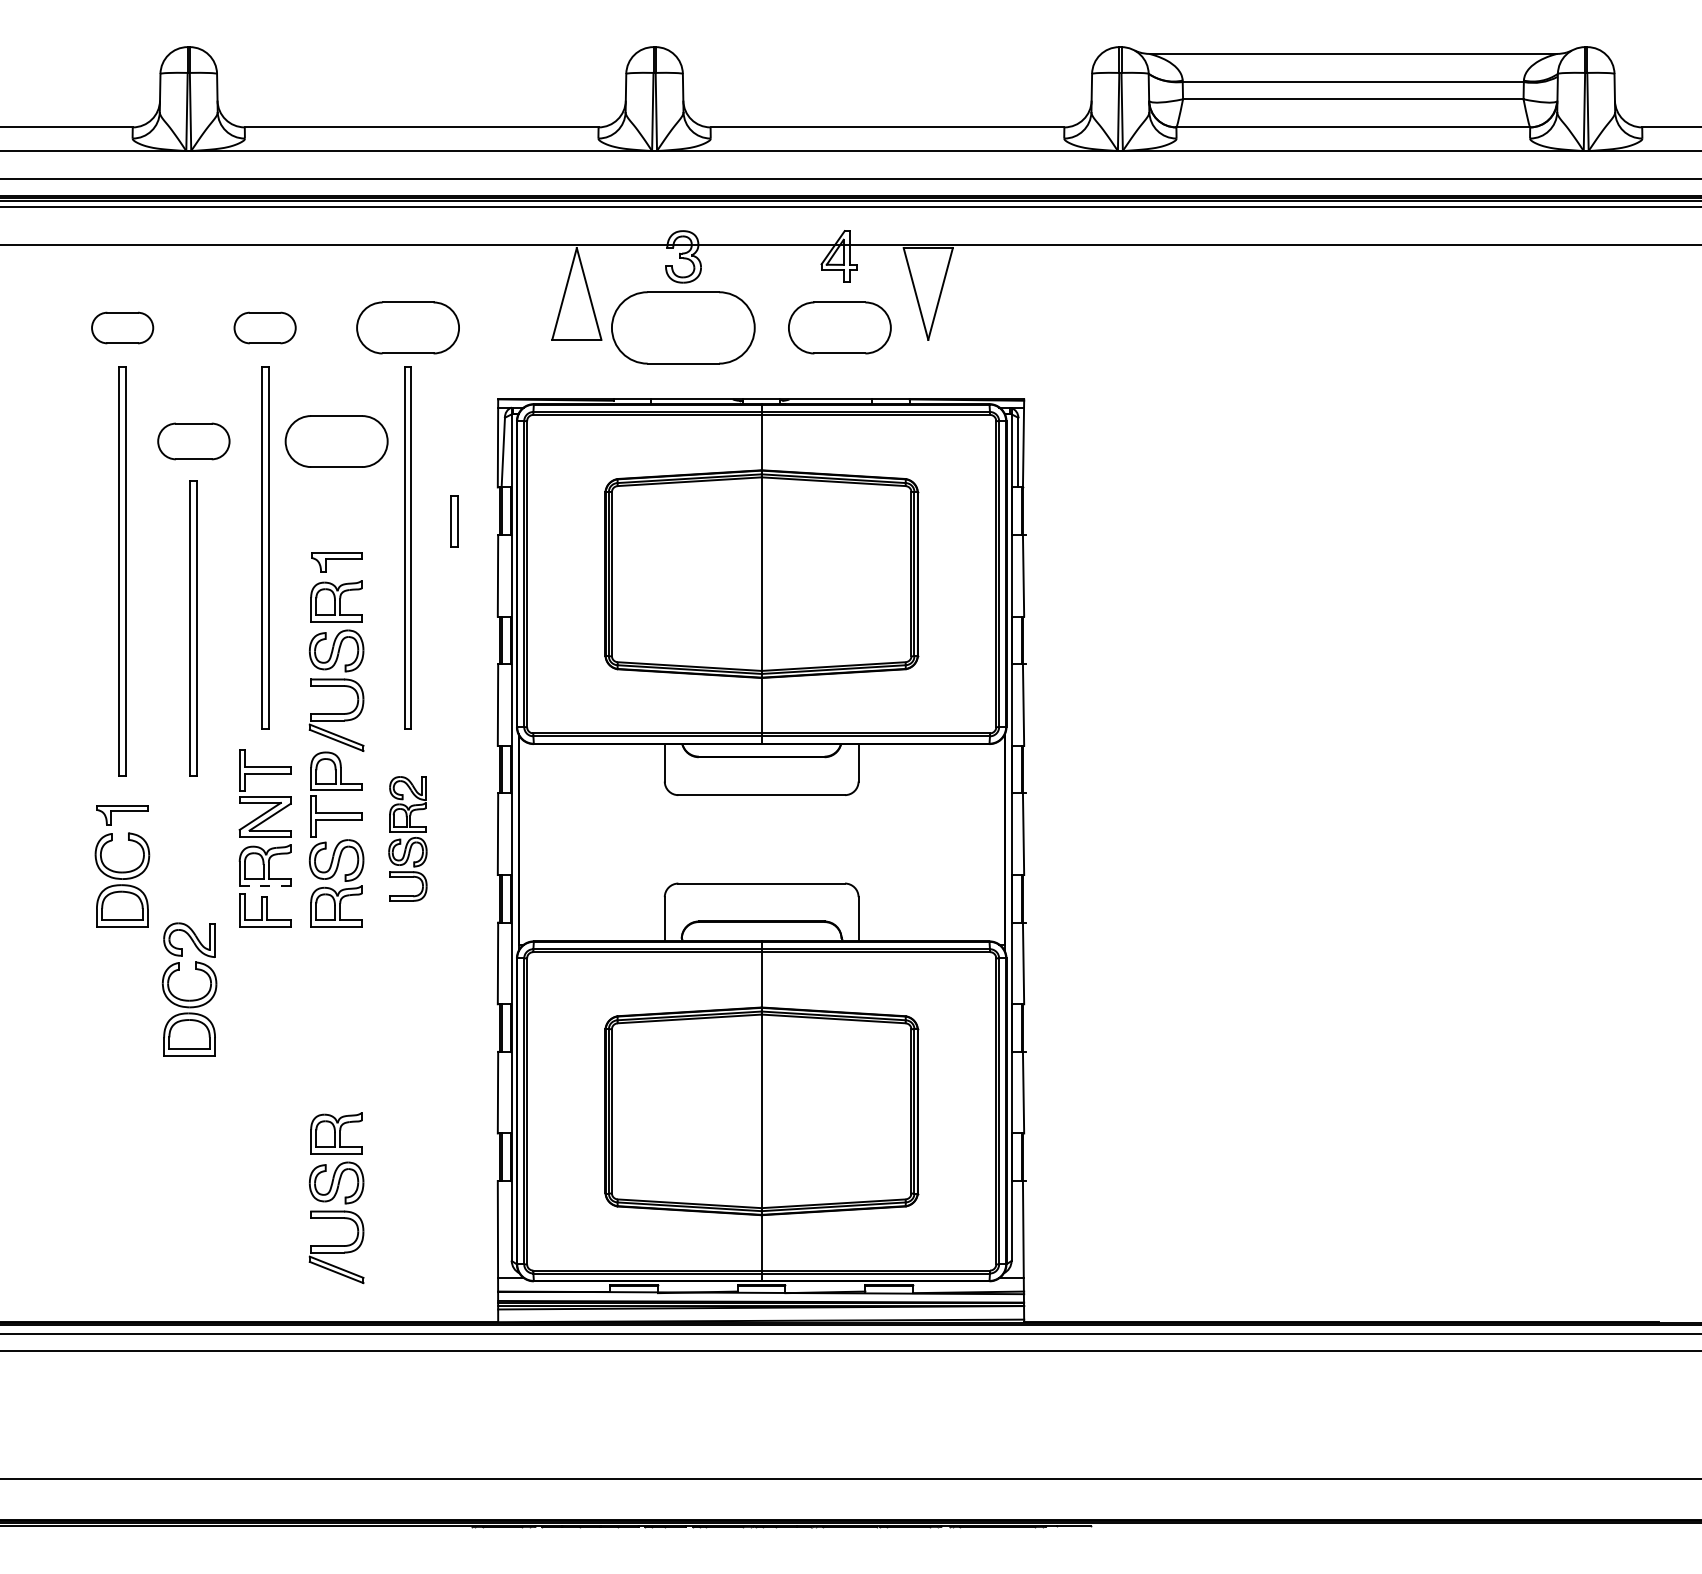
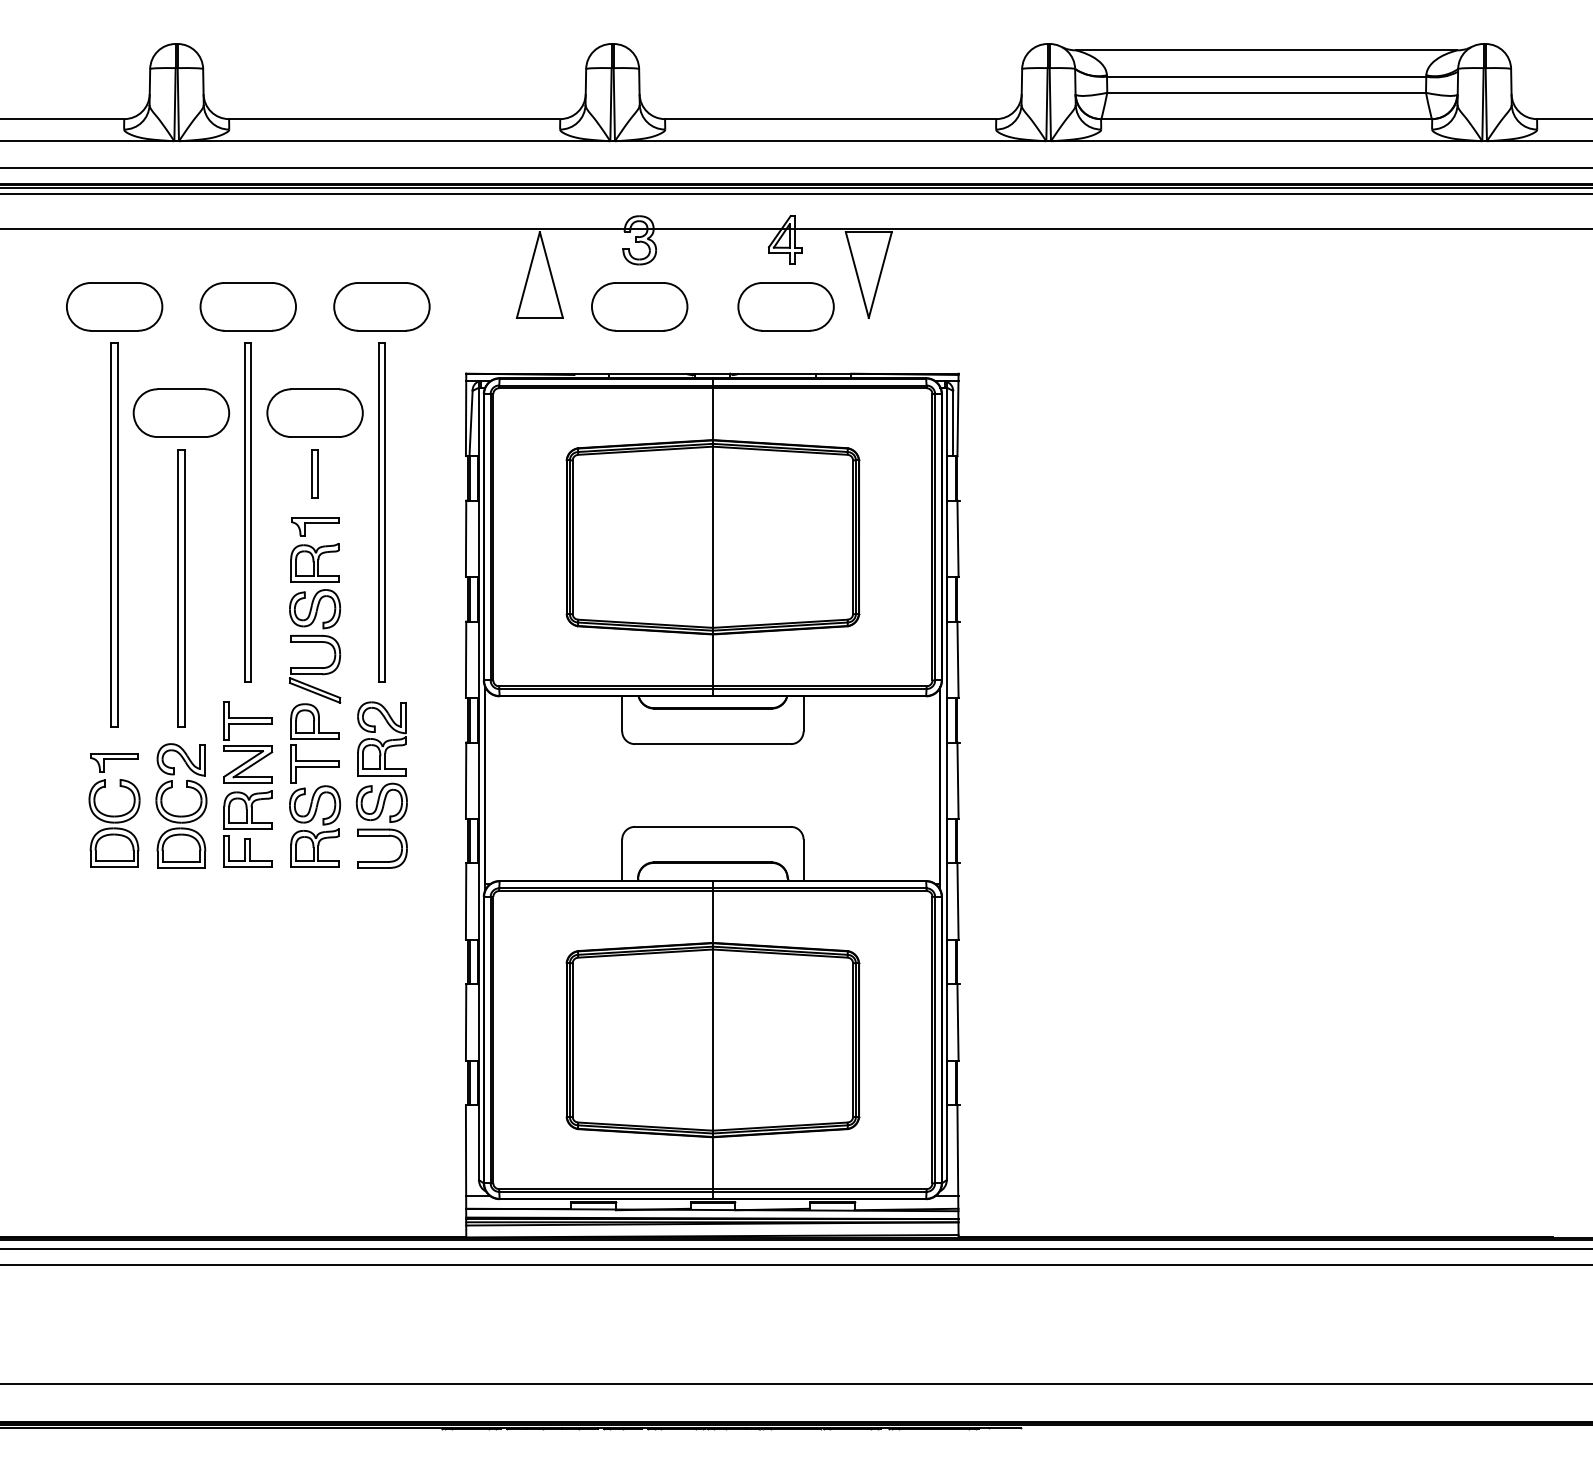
part: (122, 327) -> (114, 306), size x1.67
part: (264, 327) -> (247, 306), size x1.67
part: (683, 327) -> (639, 306), size x0.71
part: (193, 440) -> (181, 412), size x1.43
part: (453, 520) -> (314, 473), moved
part: (407, 838) -> (381, 784), size x1.43
line: (265, 885) -> (248, 828), dashed -> solid
part: (189, 999) -> (181, 815), moved
part: (337, 1198) -> (315, 1121), removed

